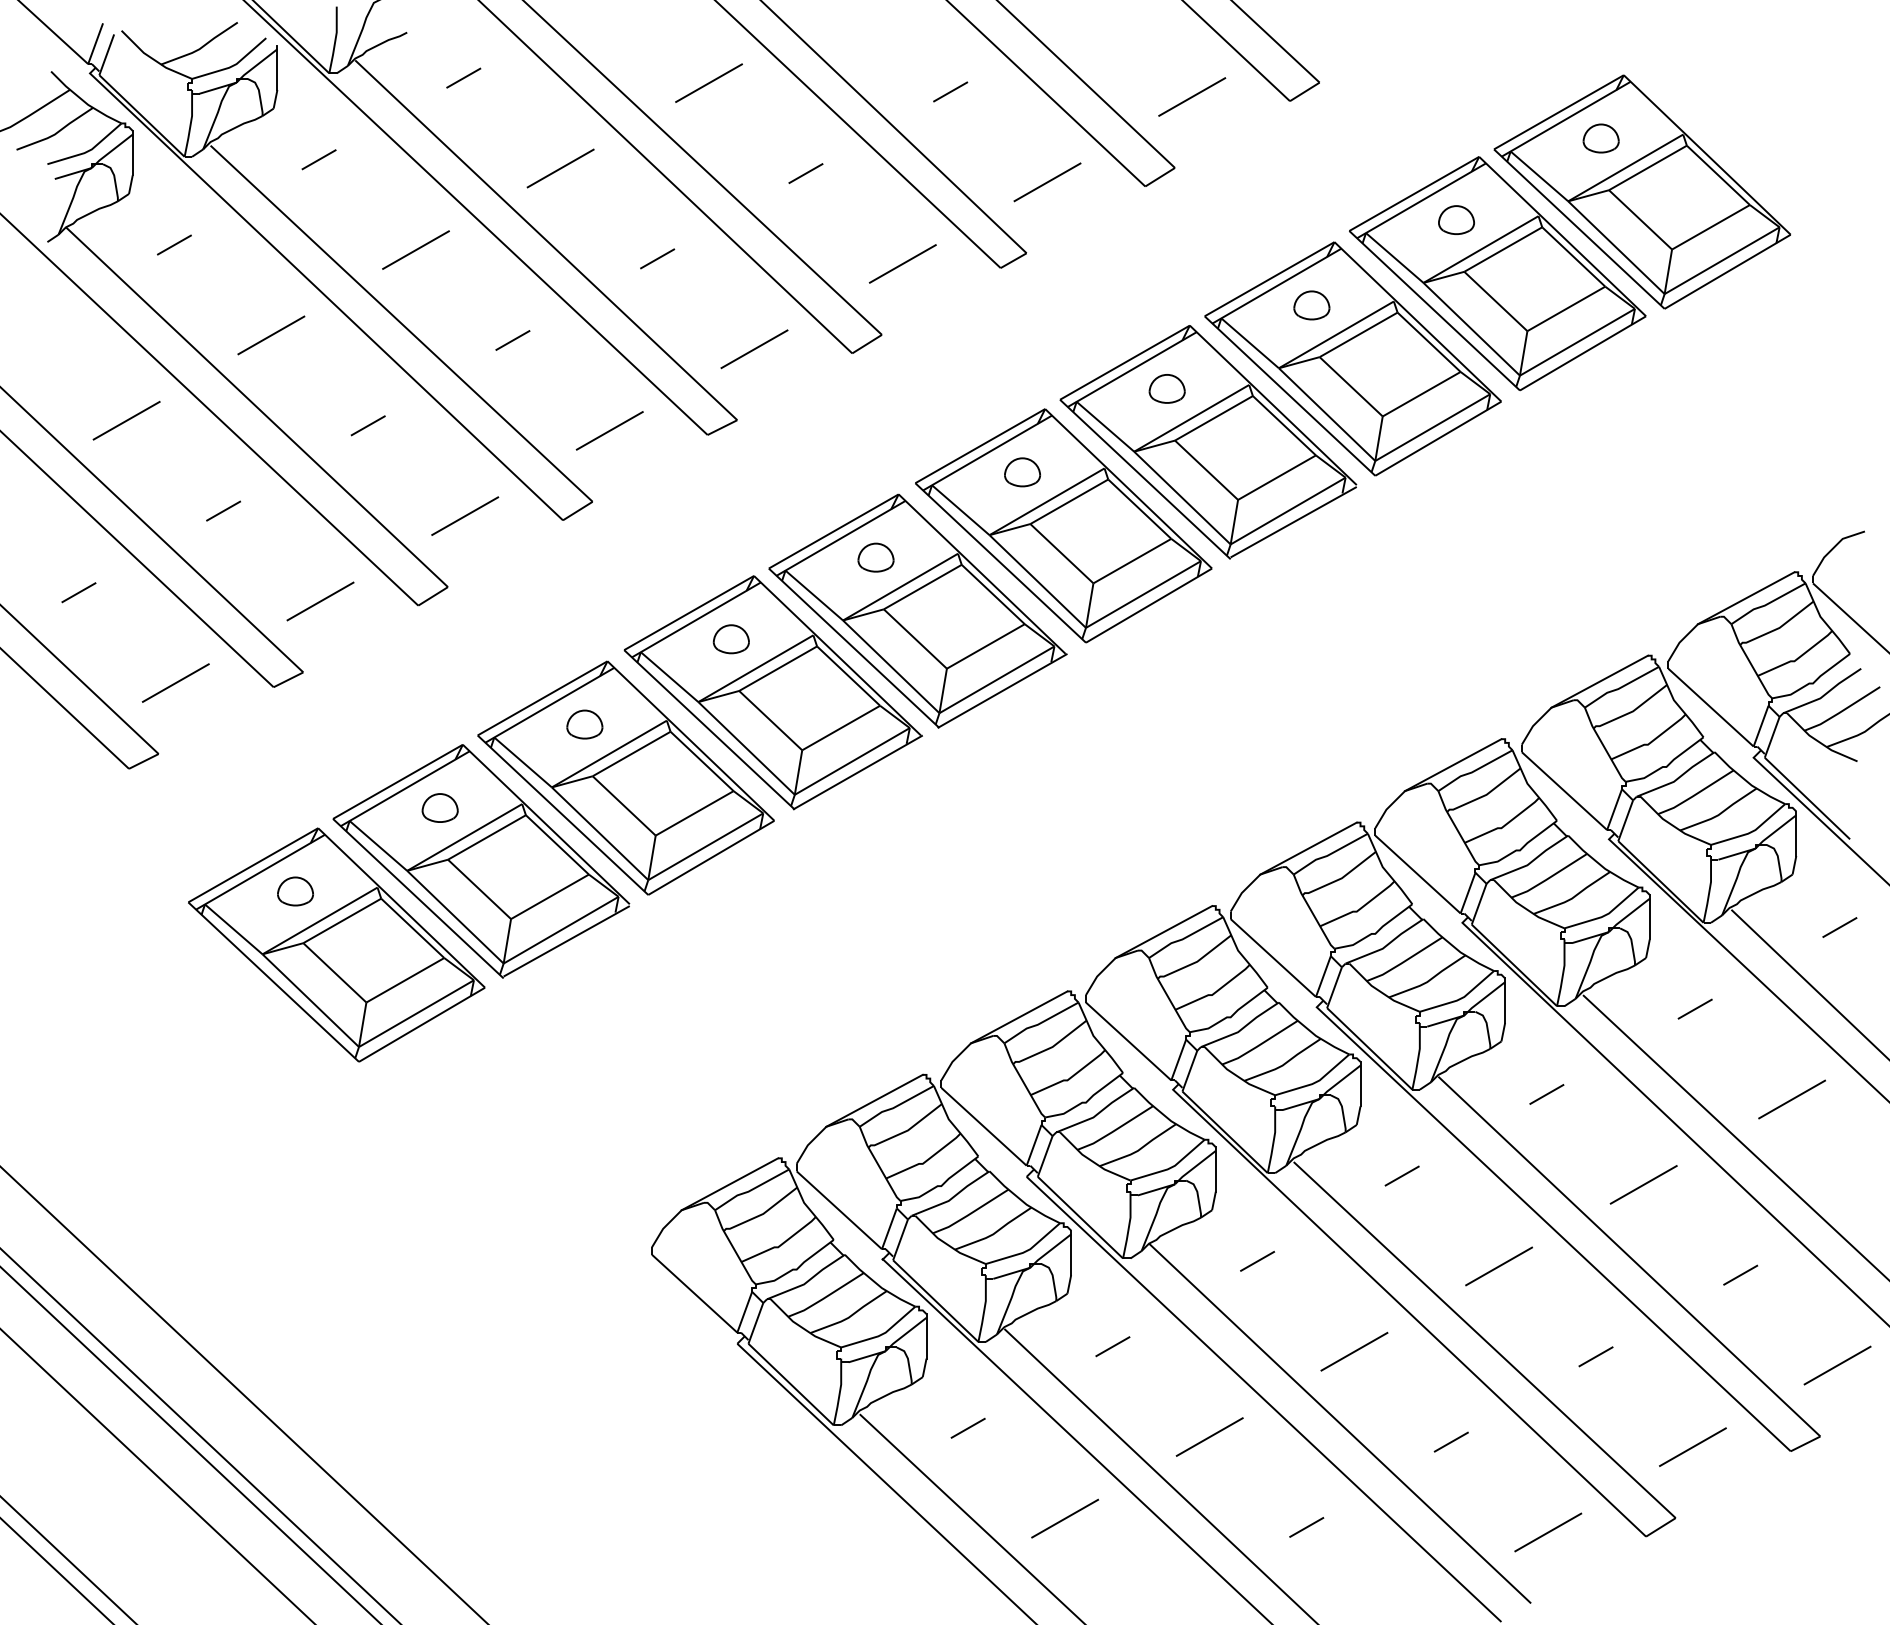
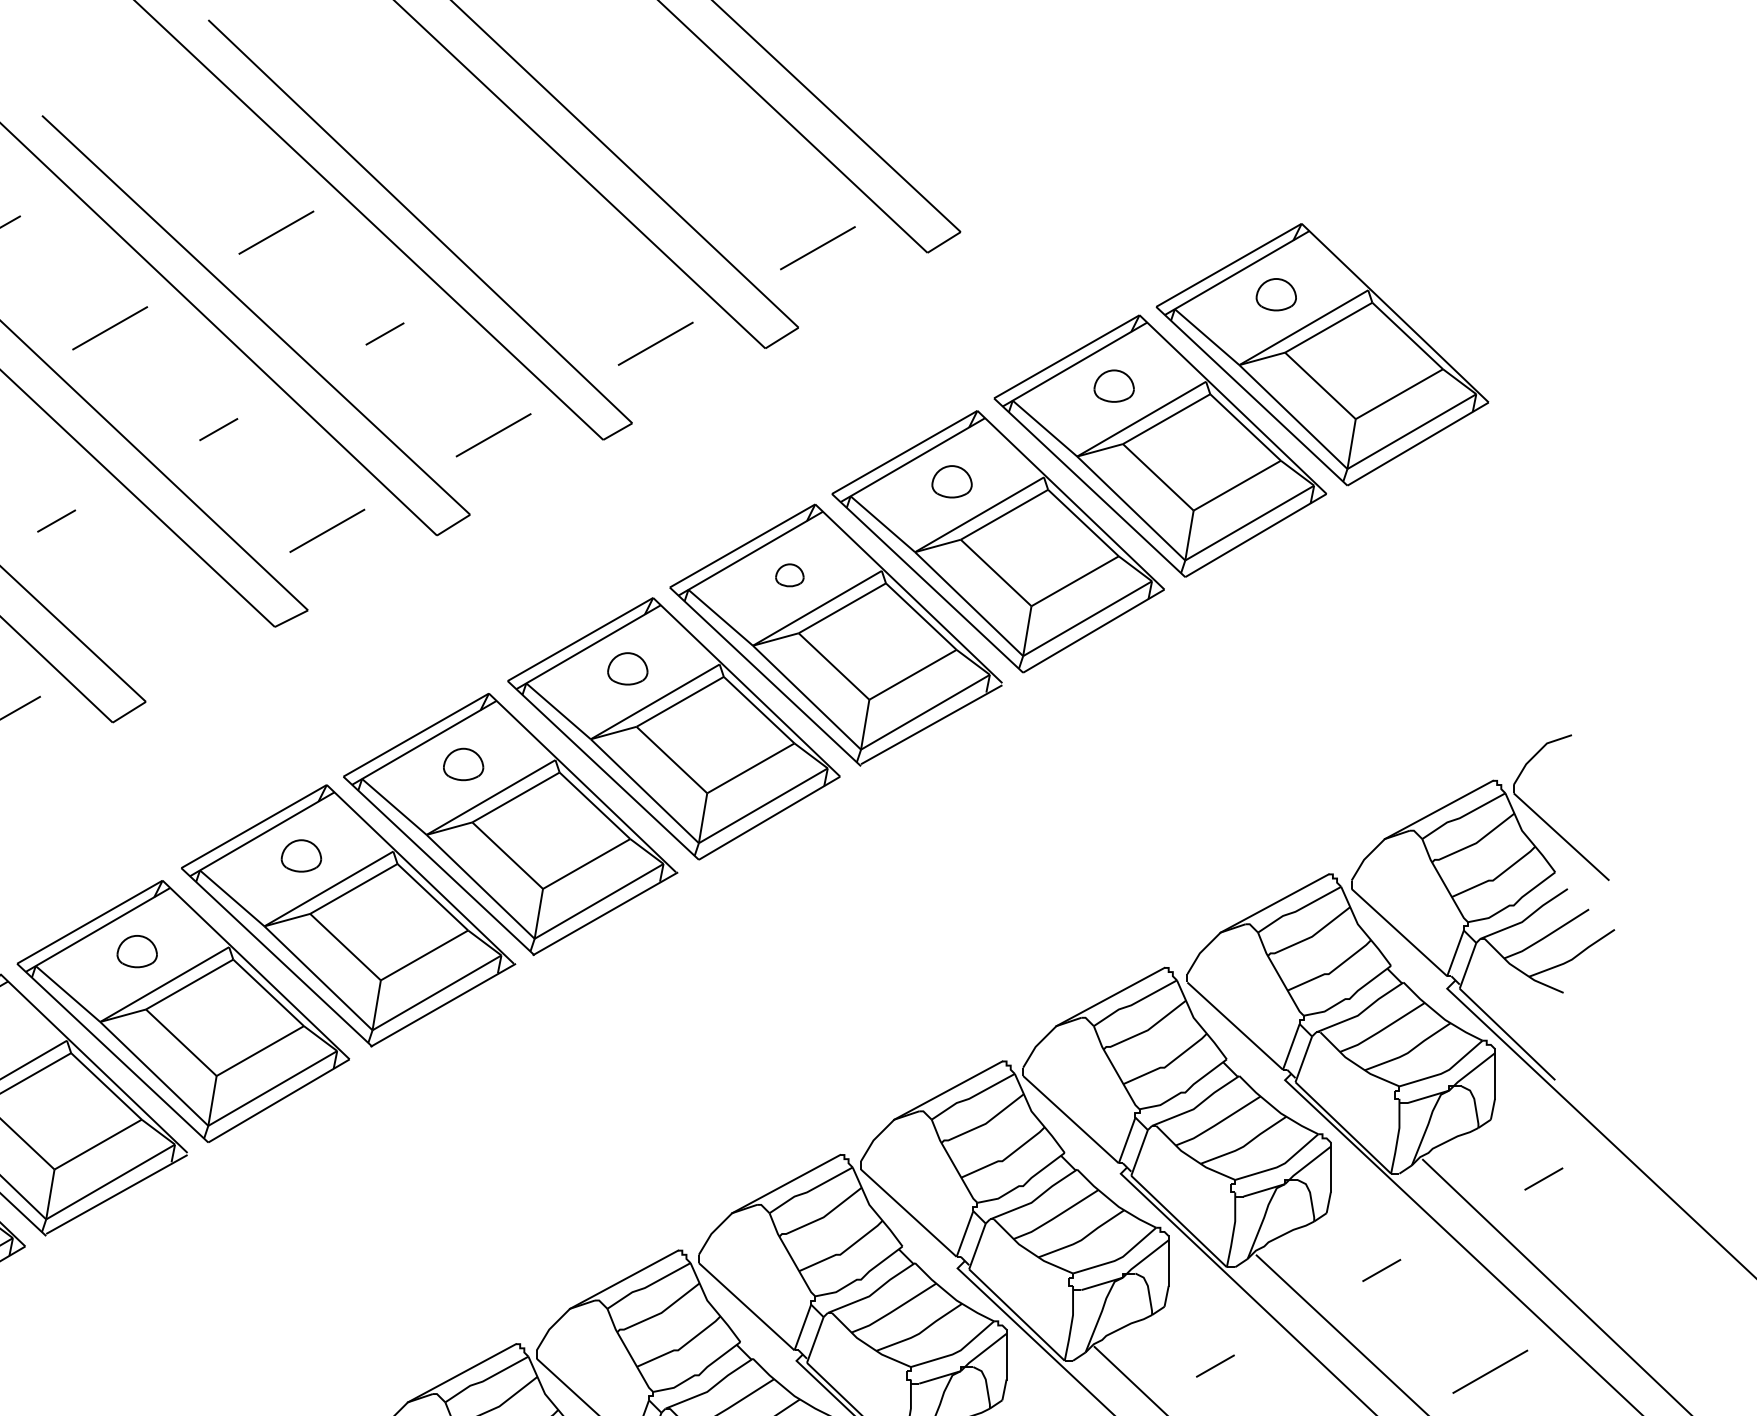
line: (950, 91) -> (547, 242), removed
part: (1166, 388) -> (789, 574), size x0.7
line: (609, 430) -> (164, 621), removed

